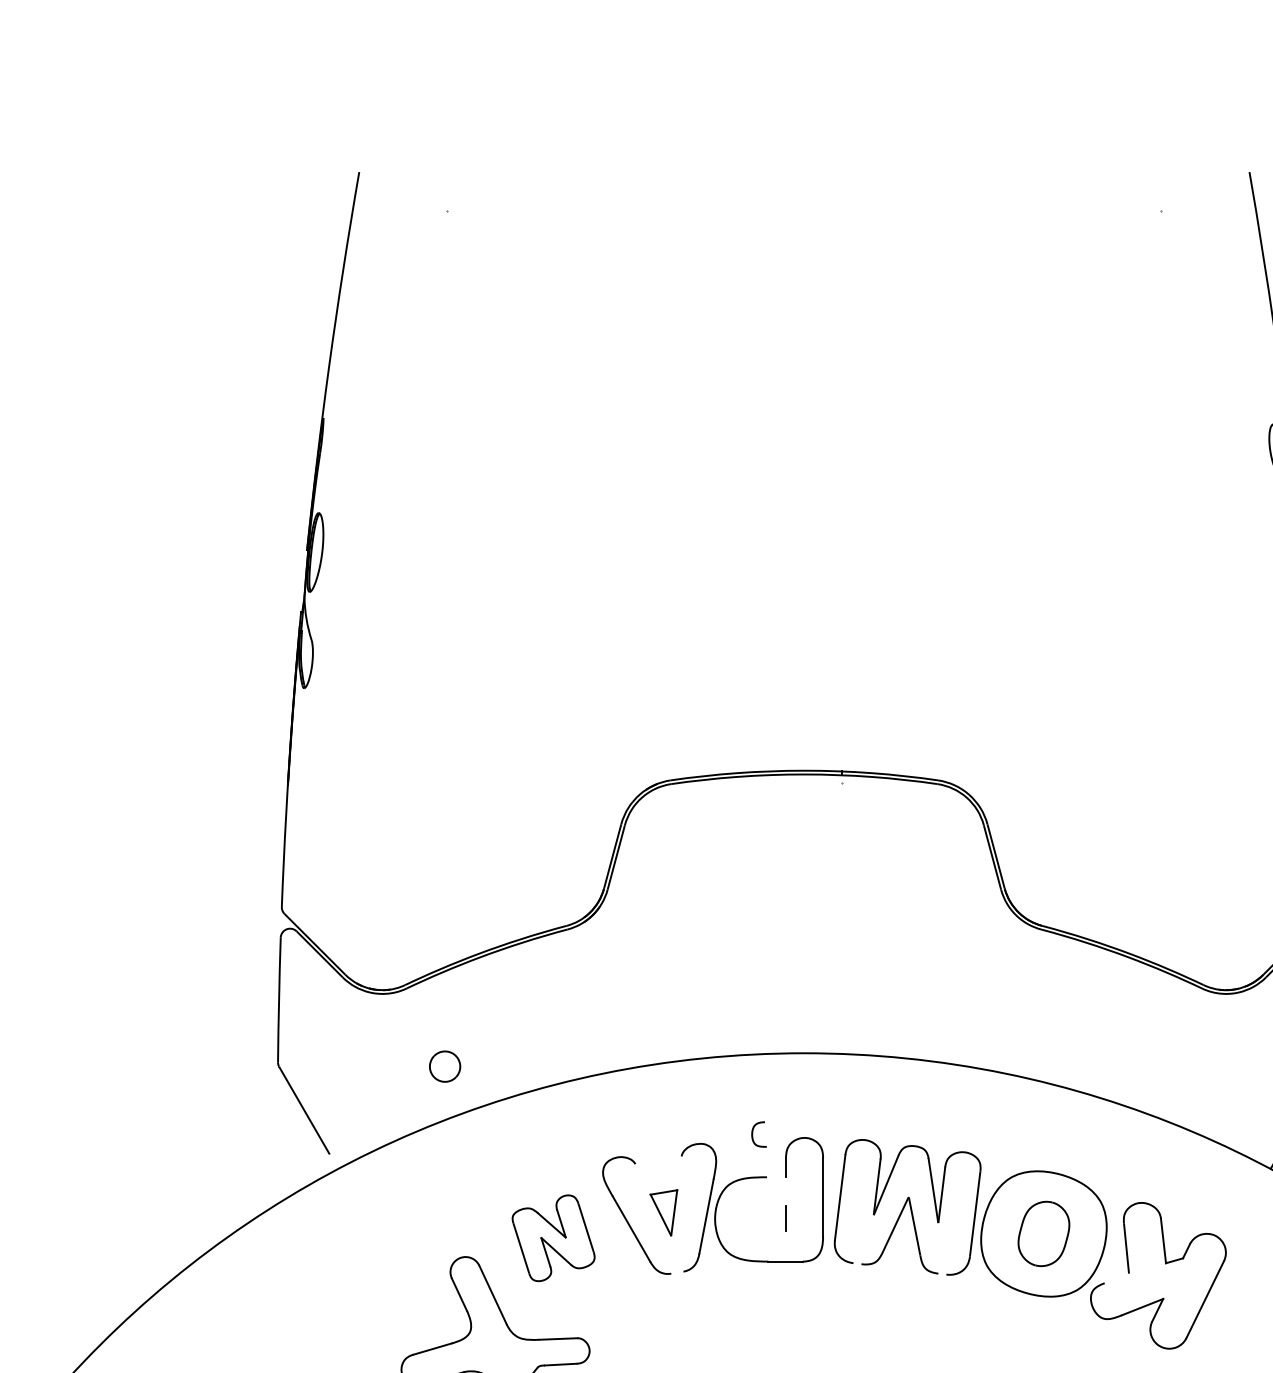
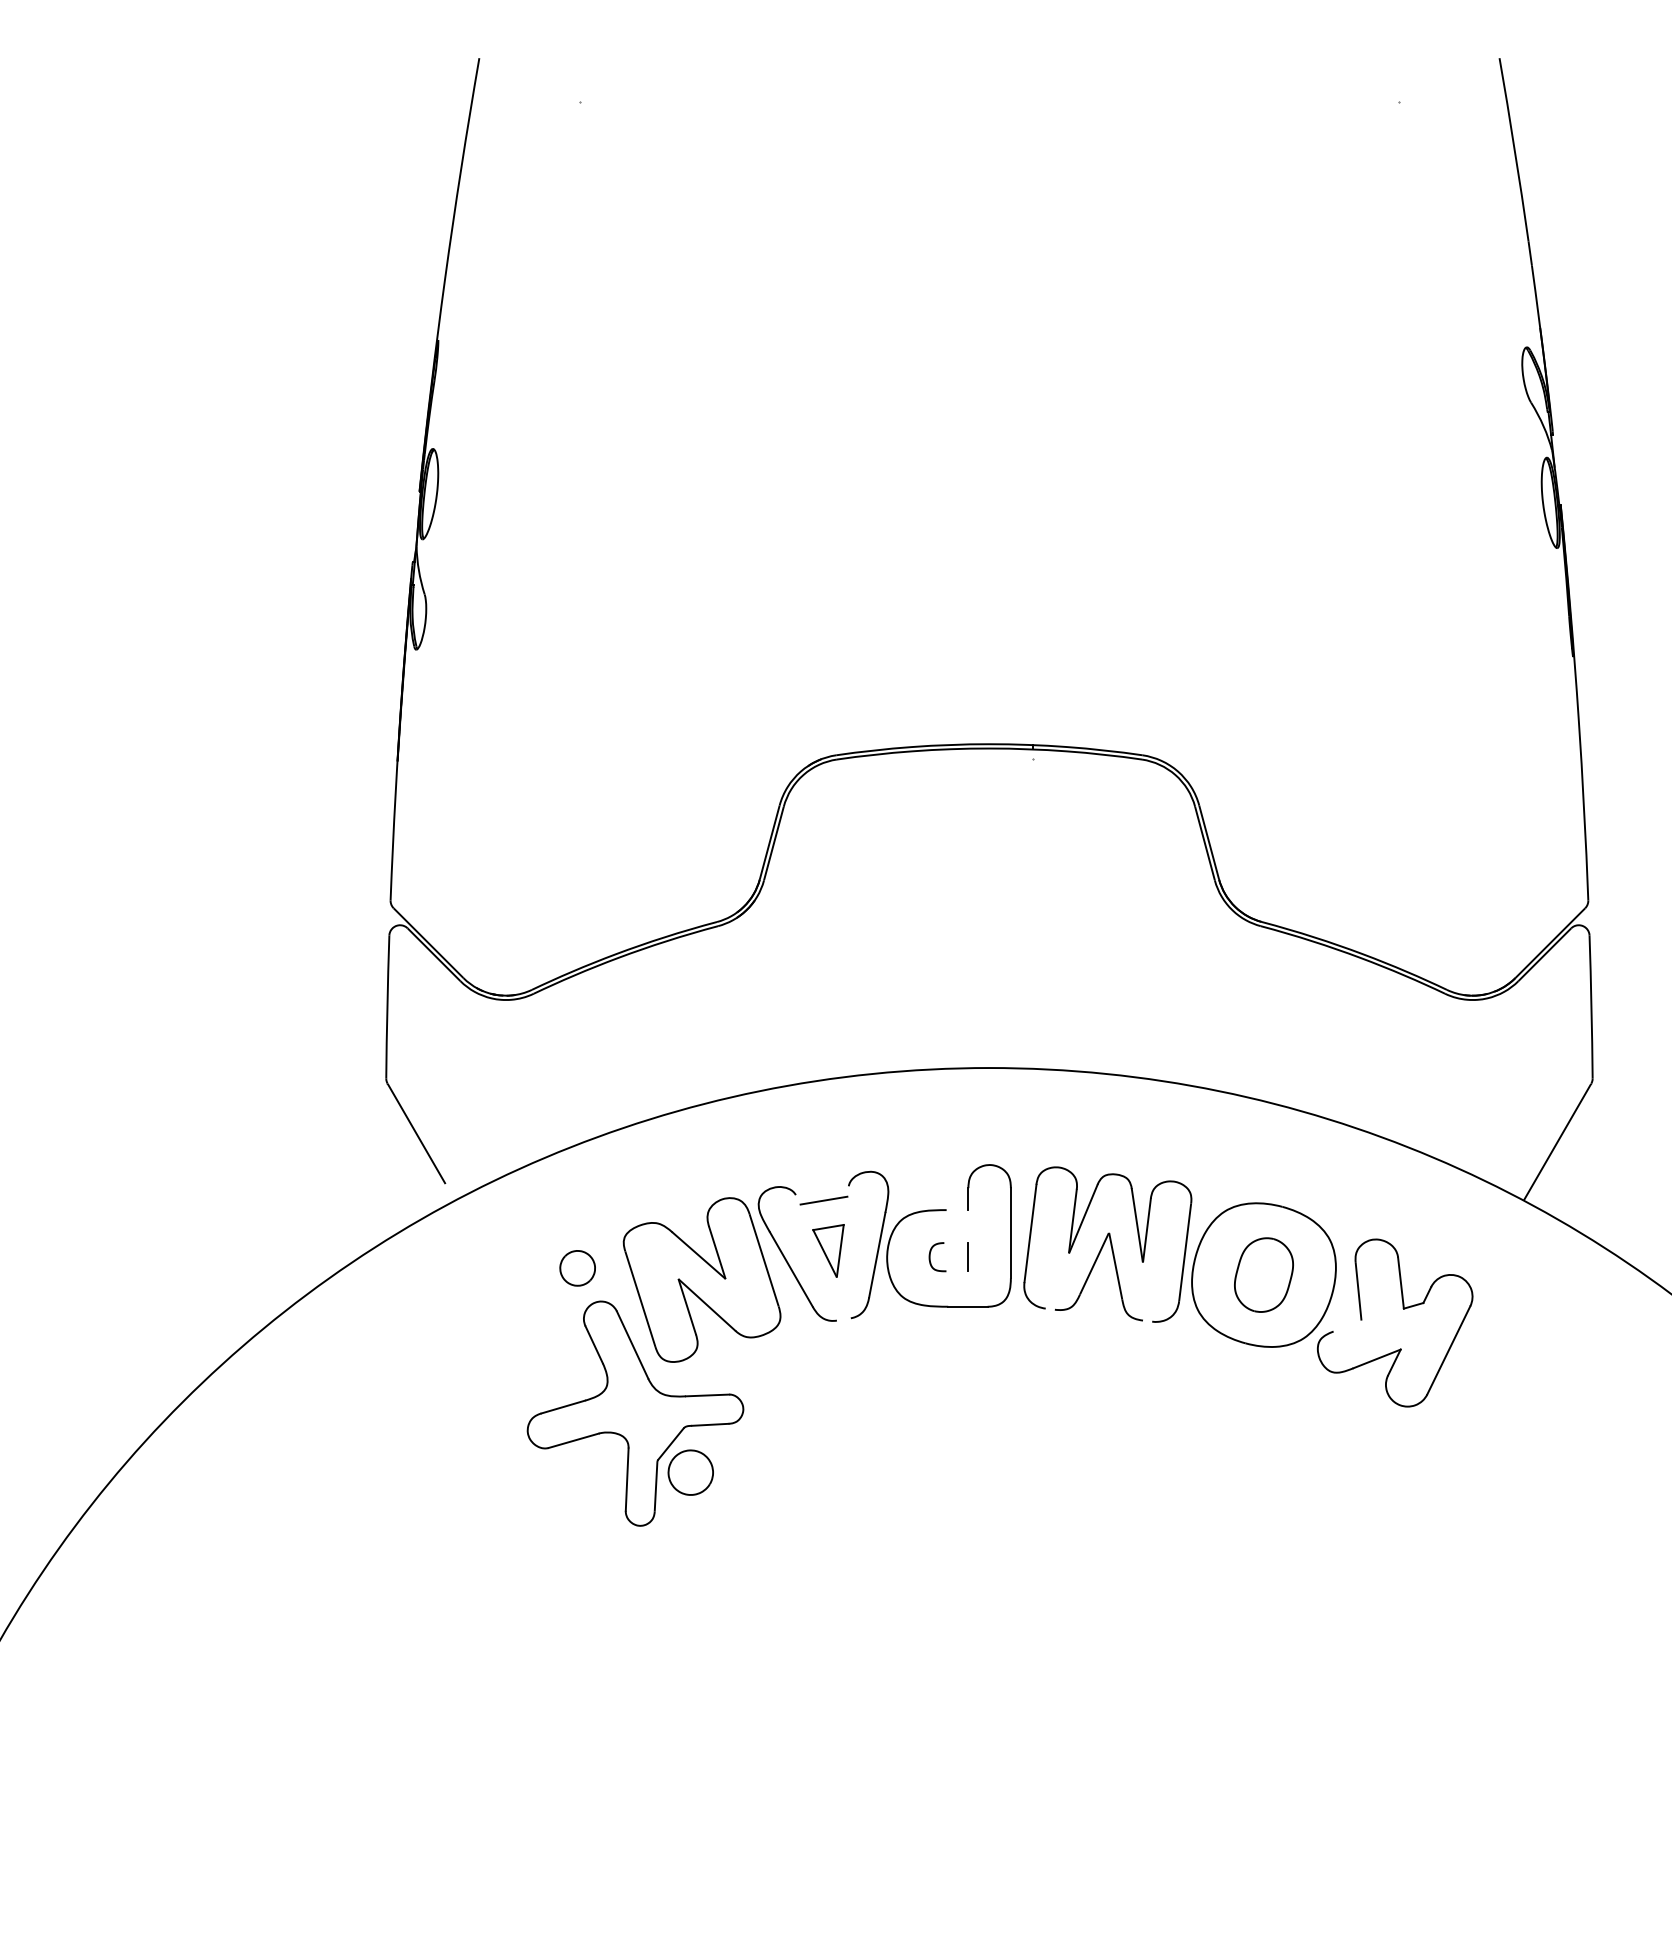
part: (444, 1066) -> (577, 1268), moved
curve: (752, 1134) -> (930, 1257), moved
line: (659, 1168) -> (823, 1200), added
part: (553, 1237) -> (701, 1279), size x1.67

